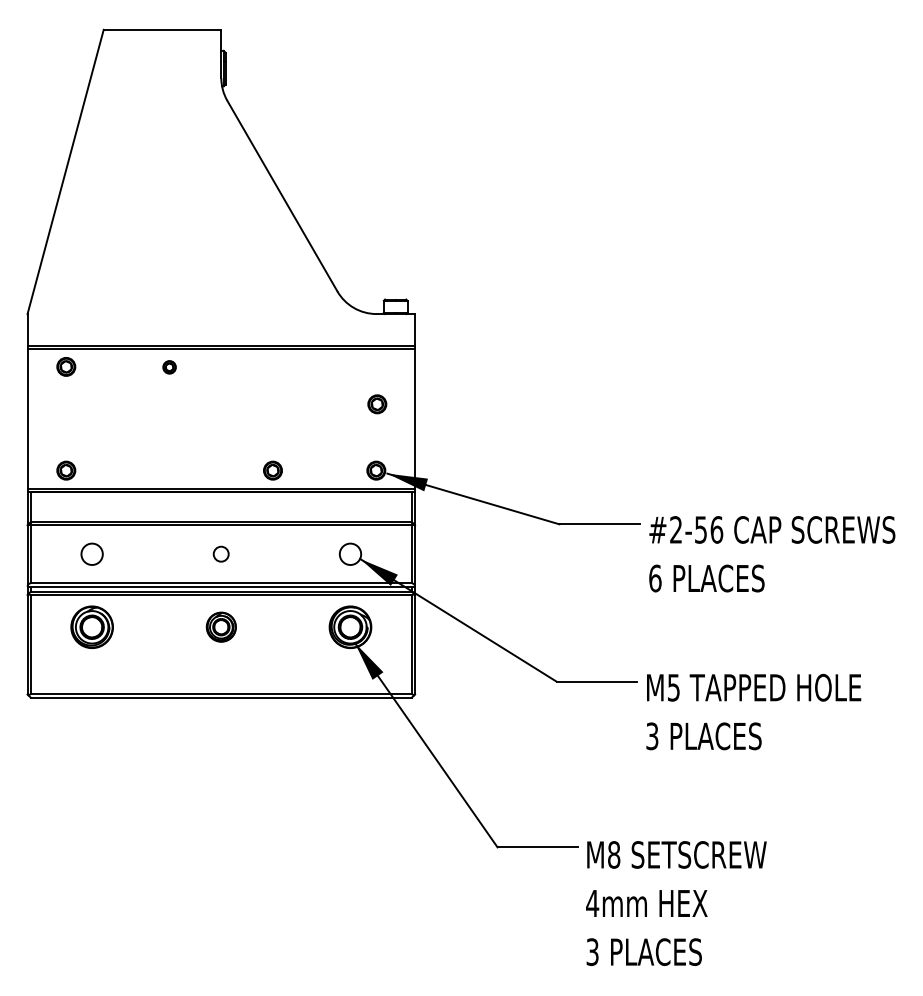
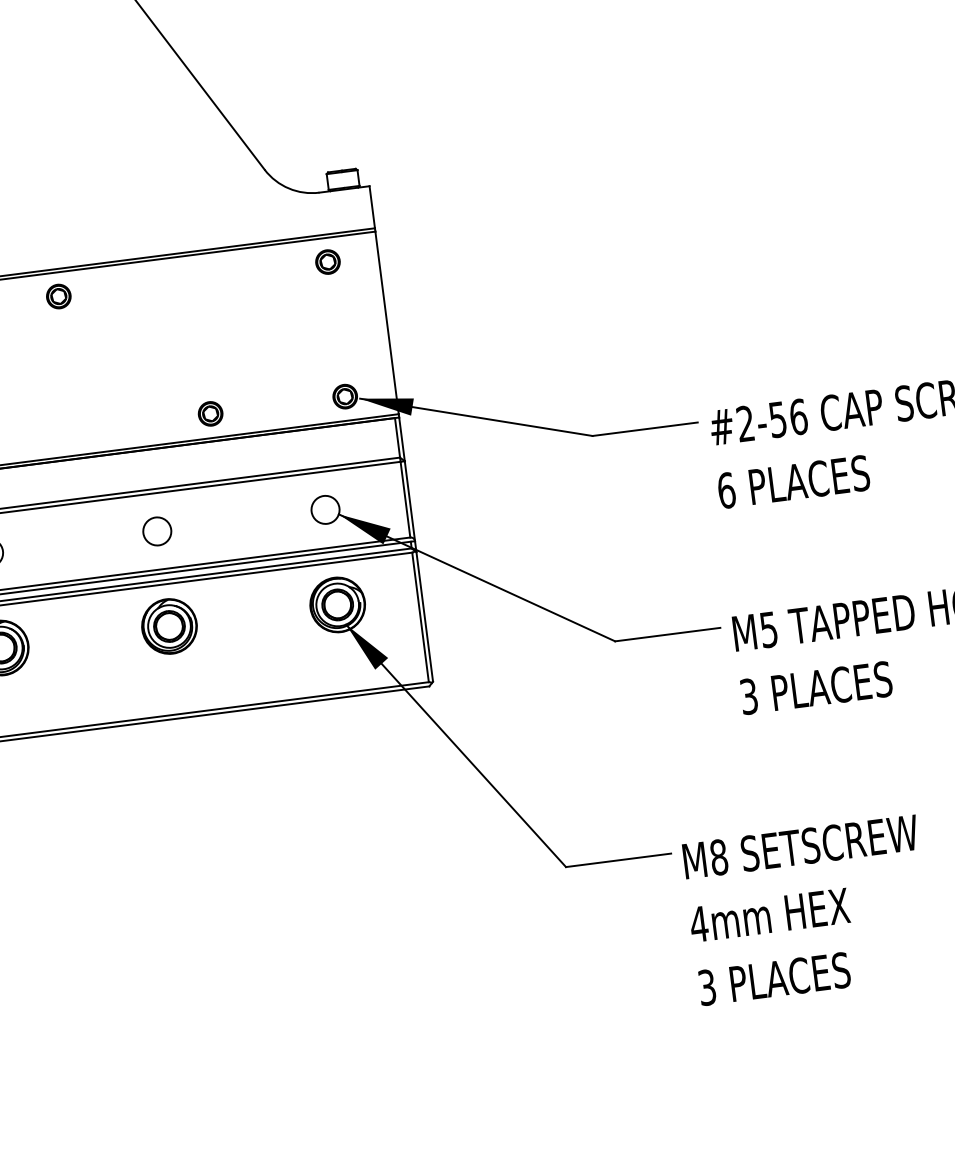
part: (169, 367) -> (58, 296), size x1.43
part: (377, 404) -> (328, 262), moved
circle: (220, 553) -> (156, 530), size x1.43
part: (221, 626) -> (169, 625), size x1.43

